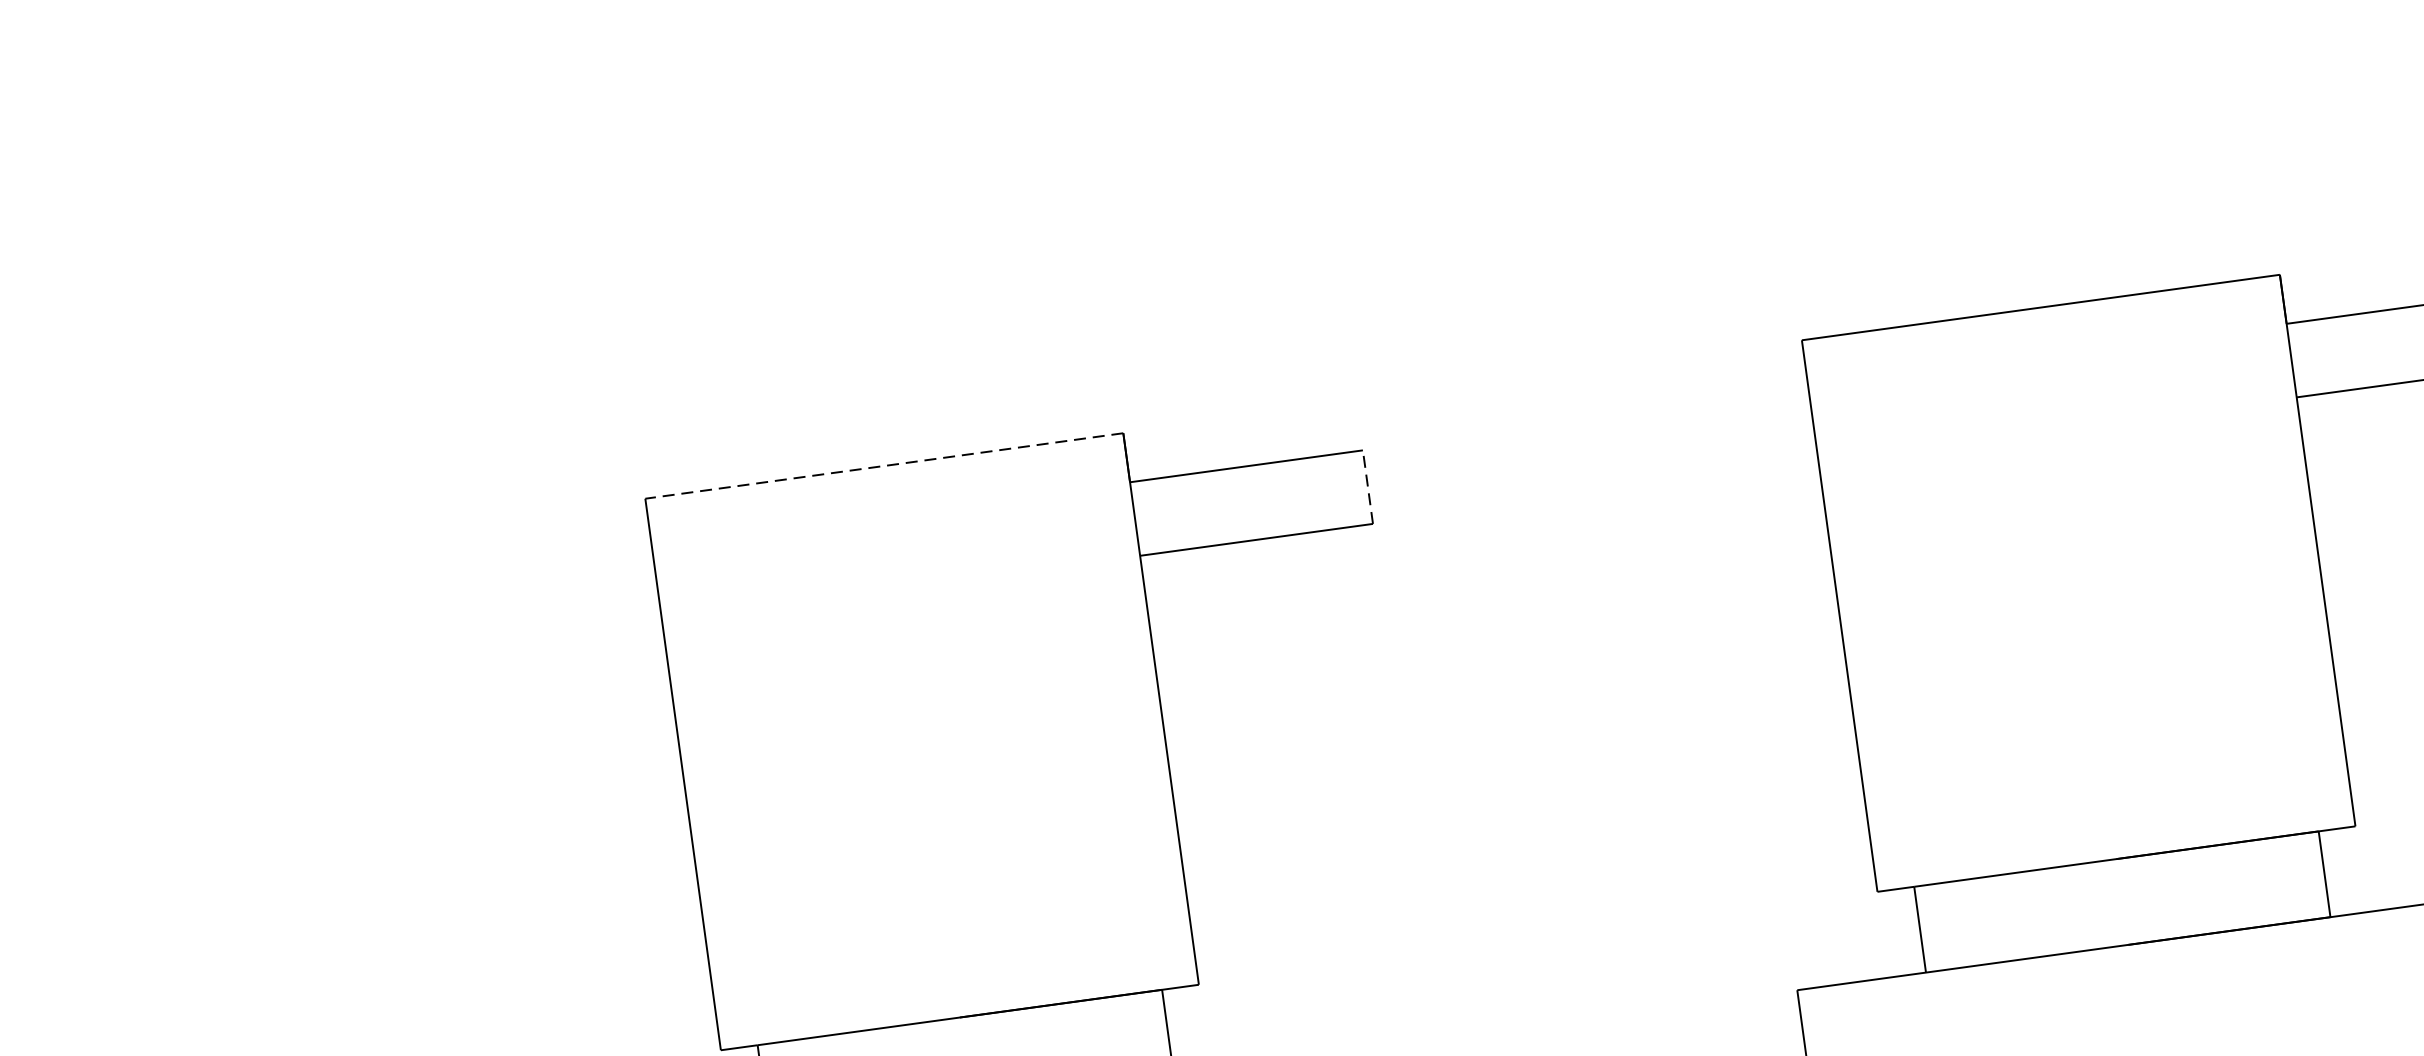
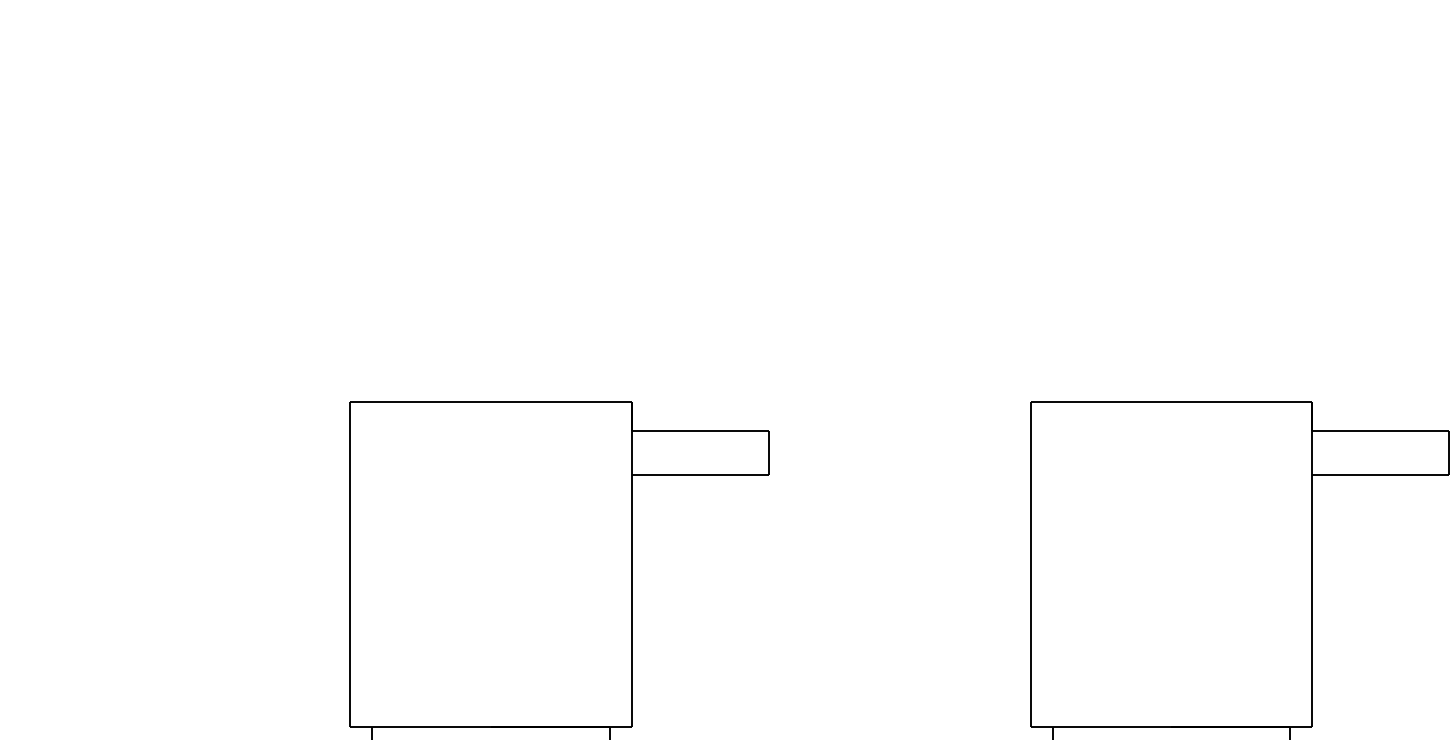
line: (885, 465) -> (491, 402), dashed -> solid
line: (1367, 486) -> (768, 452), dashed -> solid

